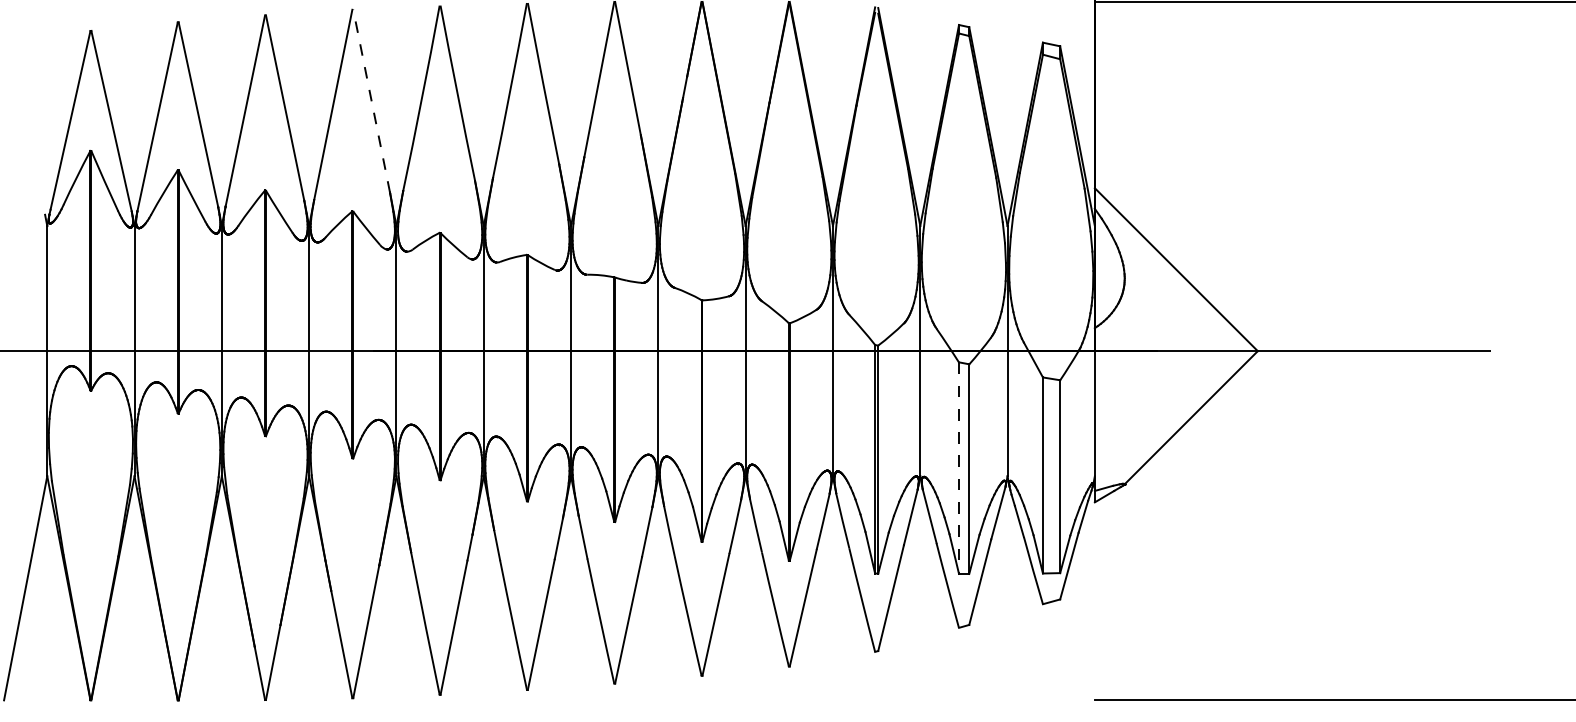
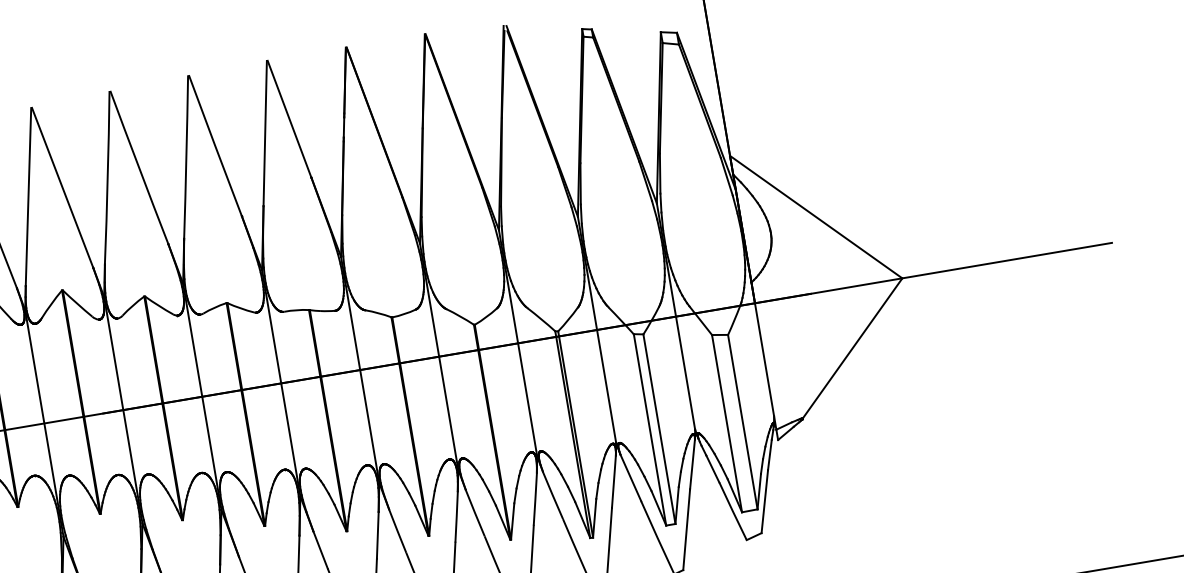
line: (371, 100) -> (62, 187), dashed -> solid
line: (959, 468) -> (650, 430), dashed -> solid

